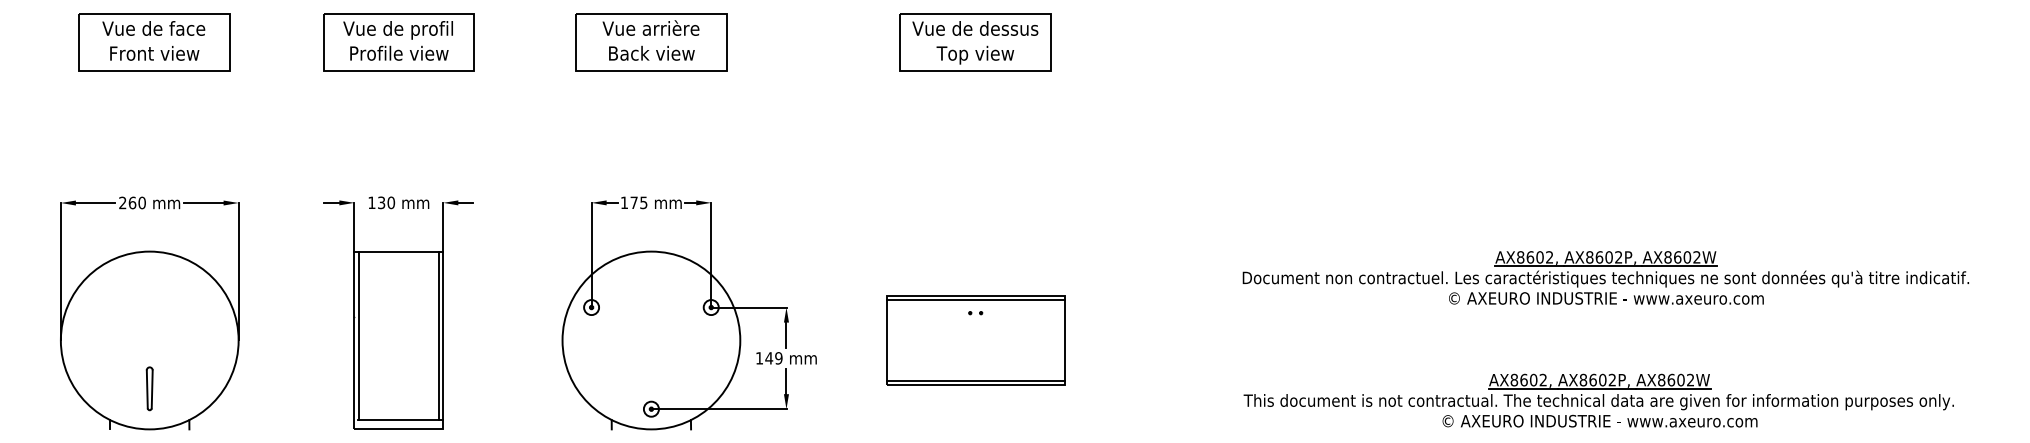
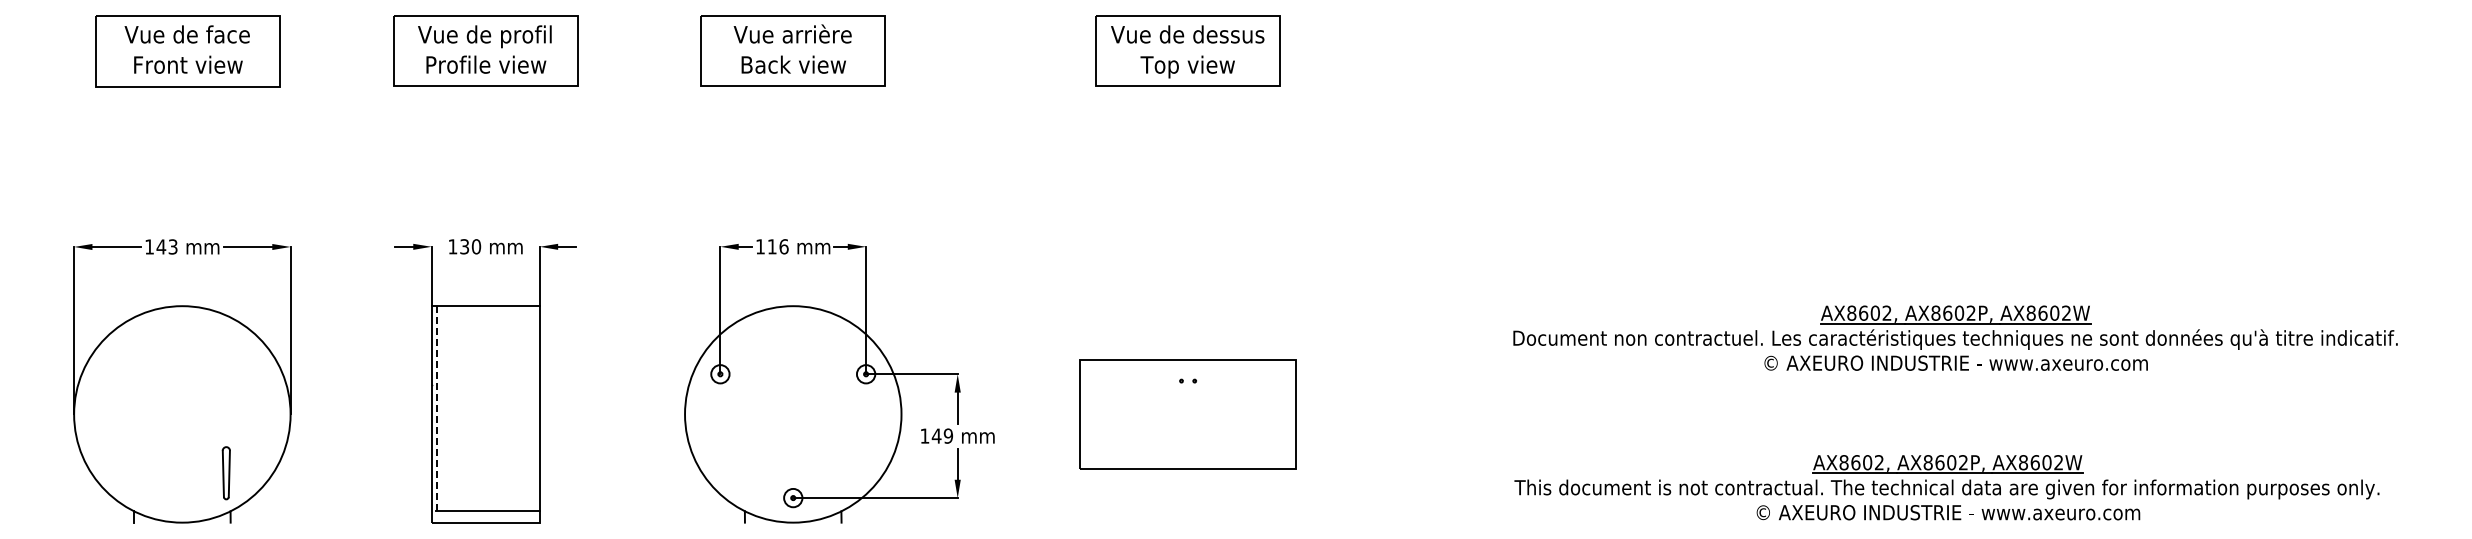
text: (132, 202) -> (161, 246), 260 -> 143
text: (639, 202) -> (778, 246), 175 -> 116
line: (975, 300) -> (1187, 365), removed
line: (358, 335) -> (436, 408), solid -> dashed
line: (438, 335) -> (534, 408), removed
line: (975, 380) -> (1187, 463), removed
part: (149, 389) -> (225, 473), moved

